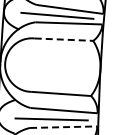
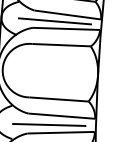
line: (64, 39) -> (62, 45), dashed -> solid
line: (63, 126) -> (61, 132), dashed -> solid

